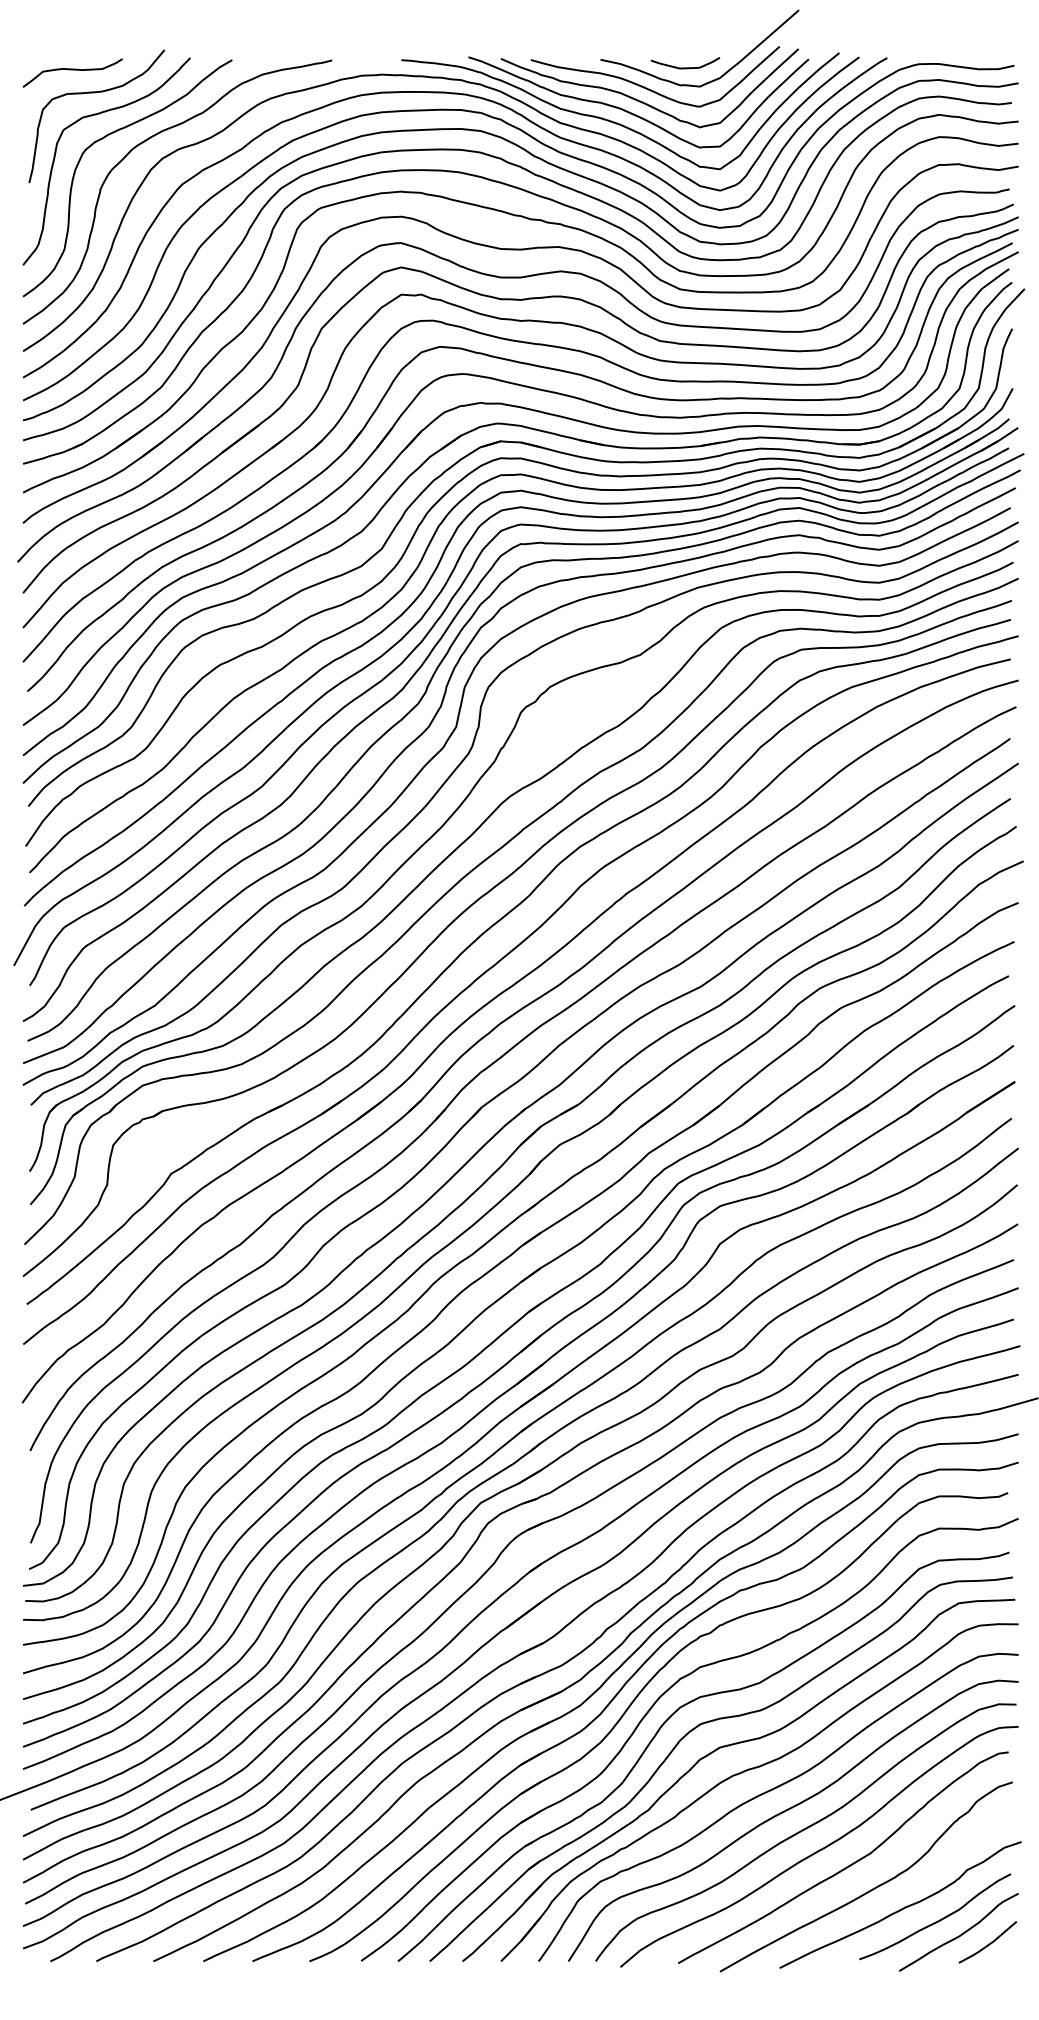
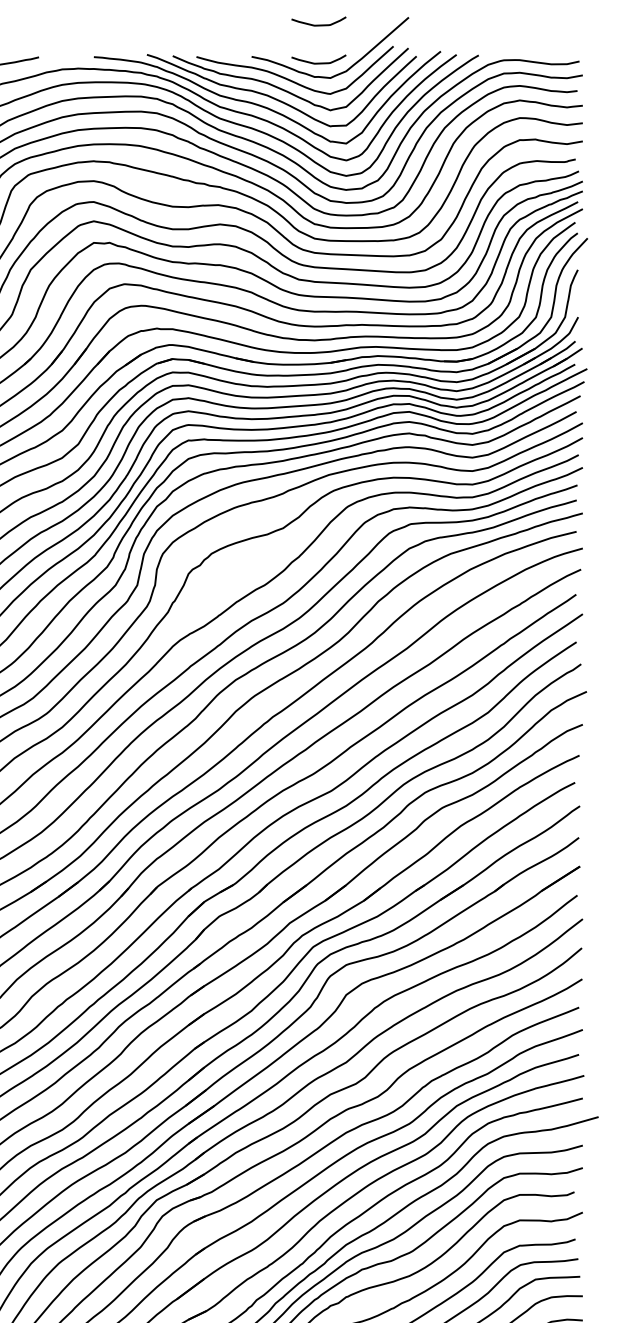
curve: (685, 19) -> (318, 24), added

